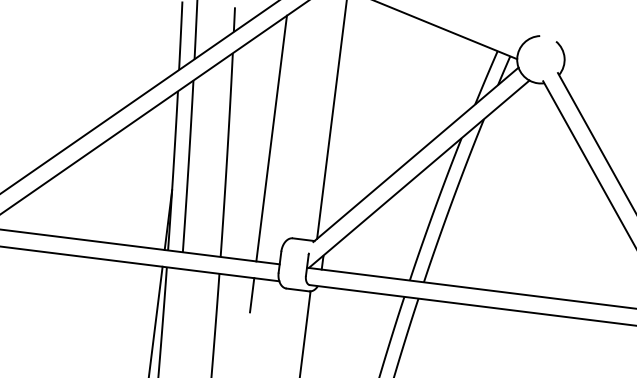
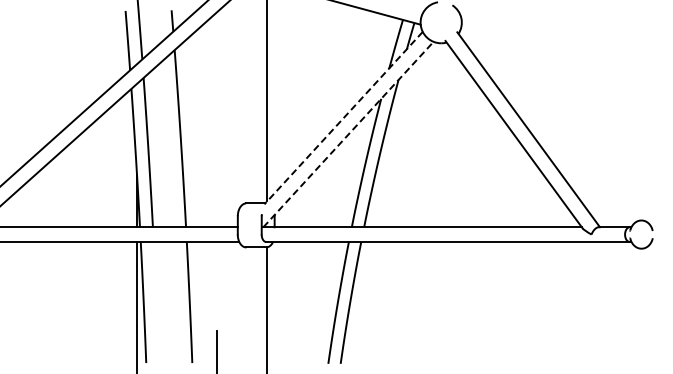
line: (271, 138) -> (217, 119), removed
line: (415, 155) -> (343, 118), solid -> dashed
line: (419, 174) -> (348, 134), solid -> dashed
line: (252, 294) -> (217, 256), removed

